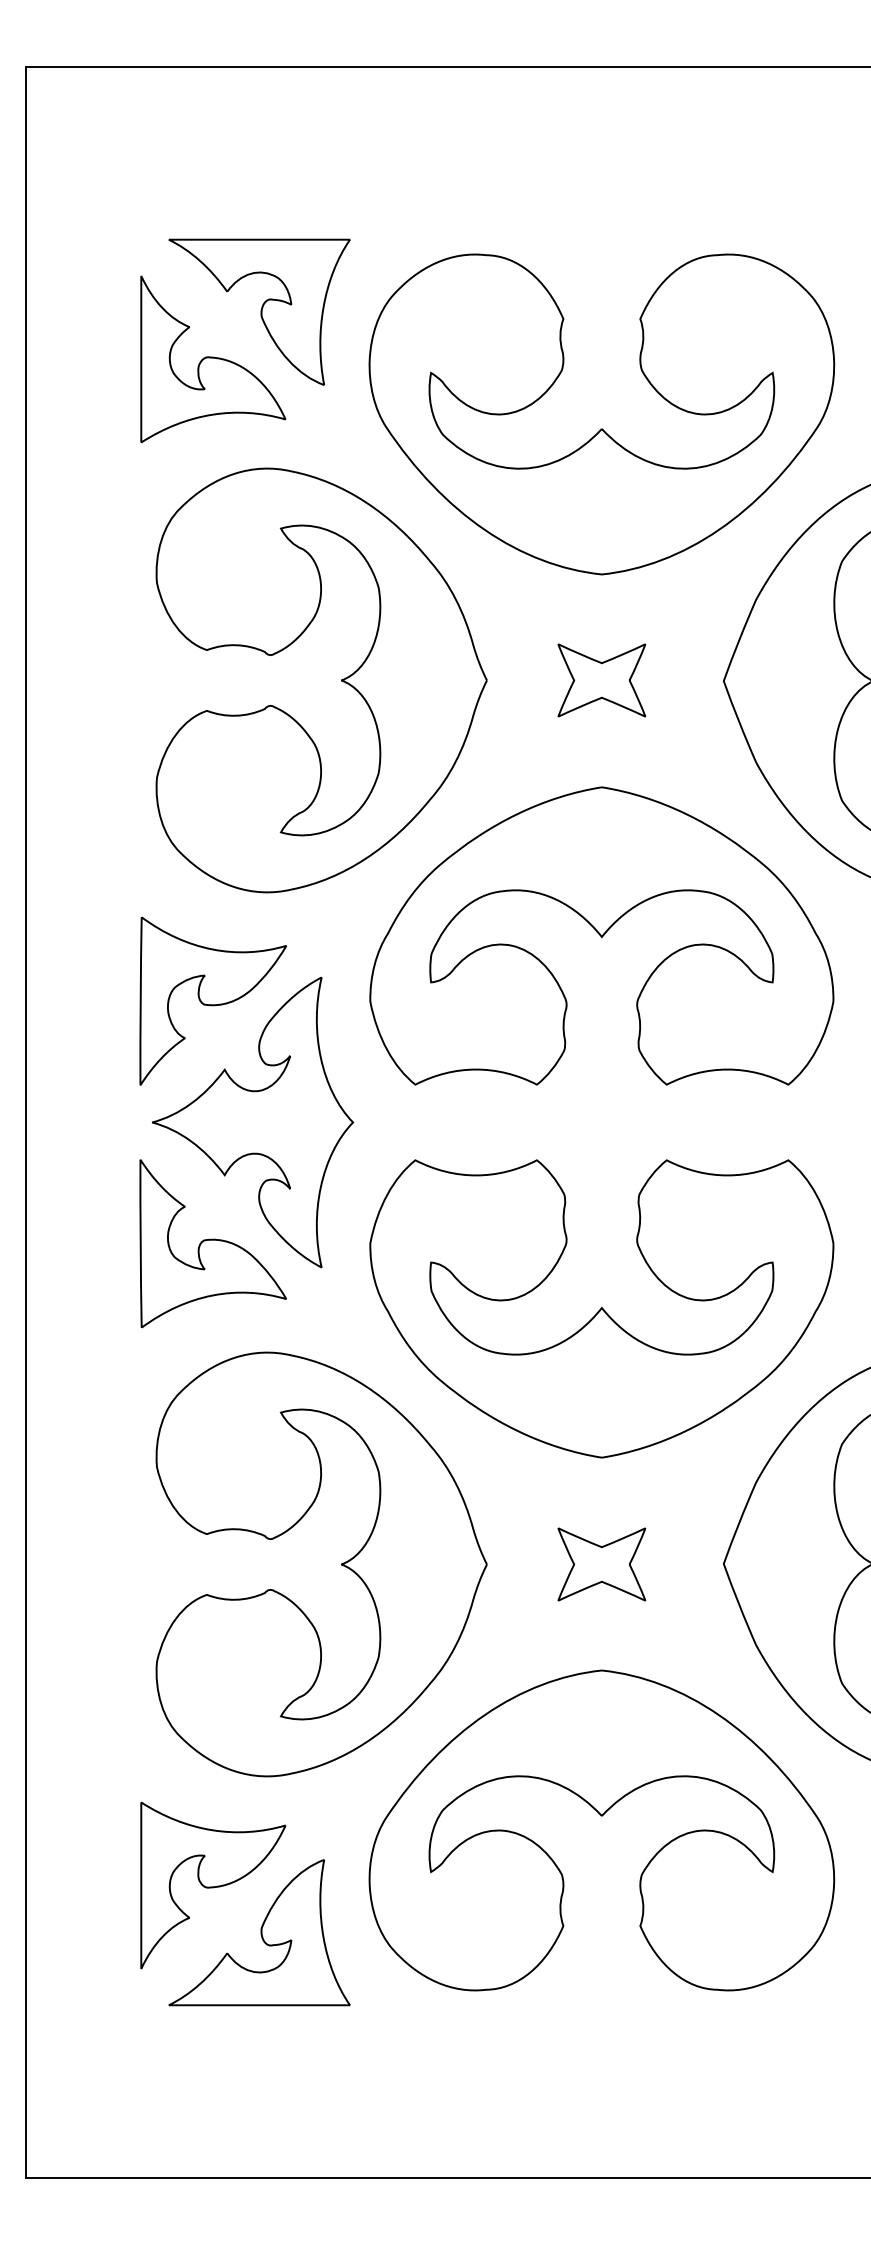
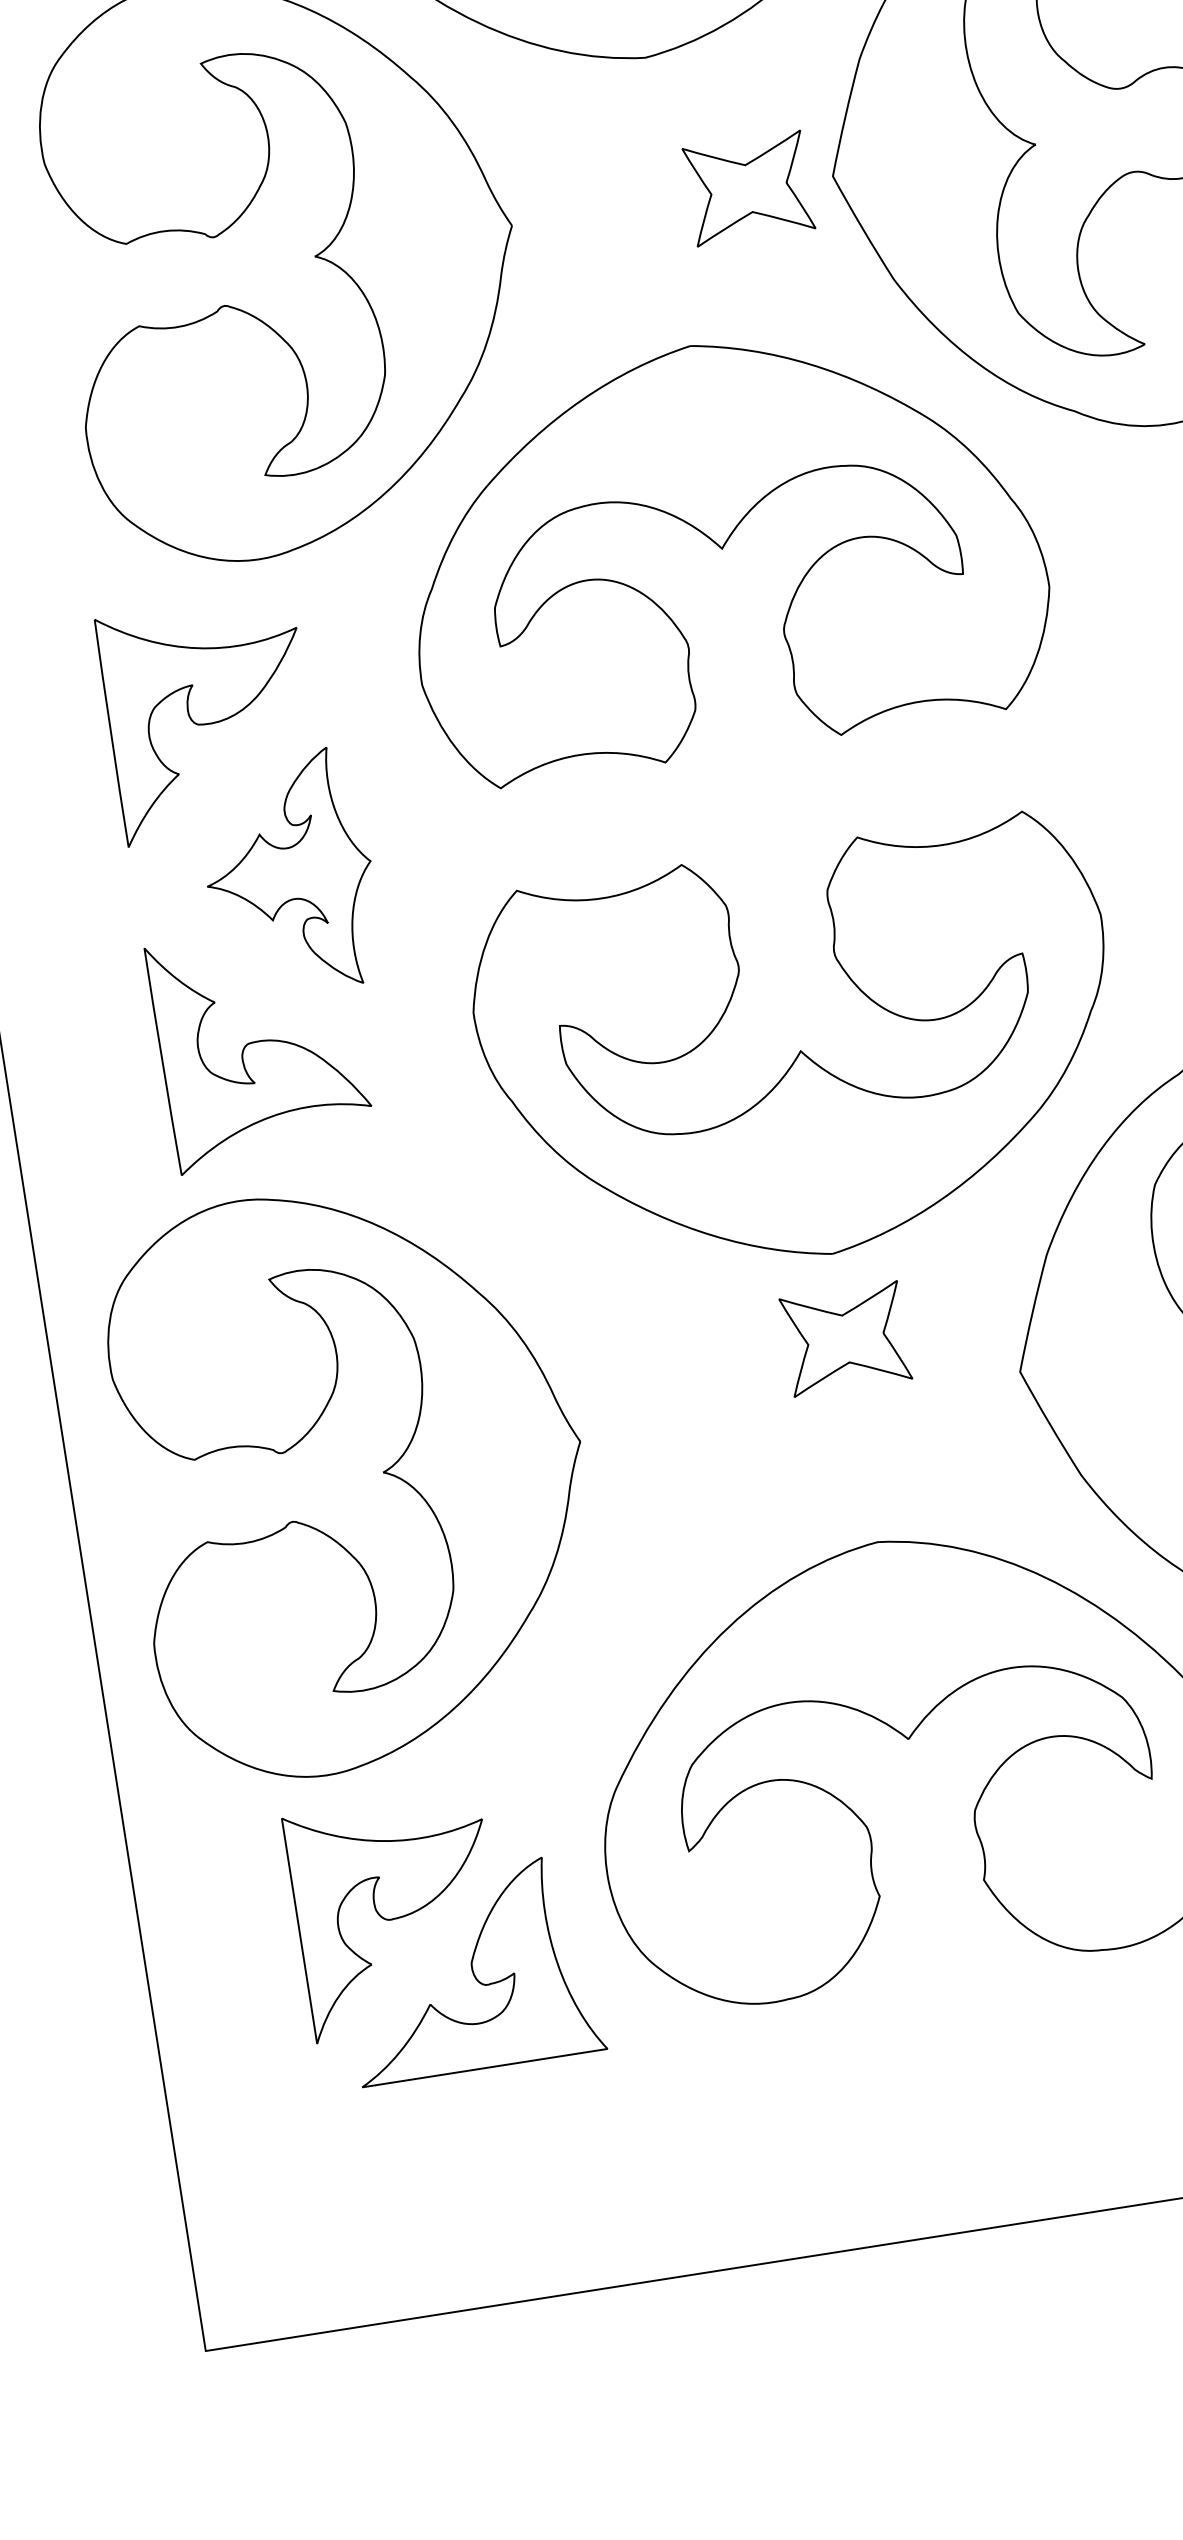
part: (601, 680) -> (748, 188), moved
part: (253, 1122) -> (289, 873), size x0.6
part: (341, 1564) -> (383, 1472), moved
part: (601, 1564) -> (845, 1339), moved

